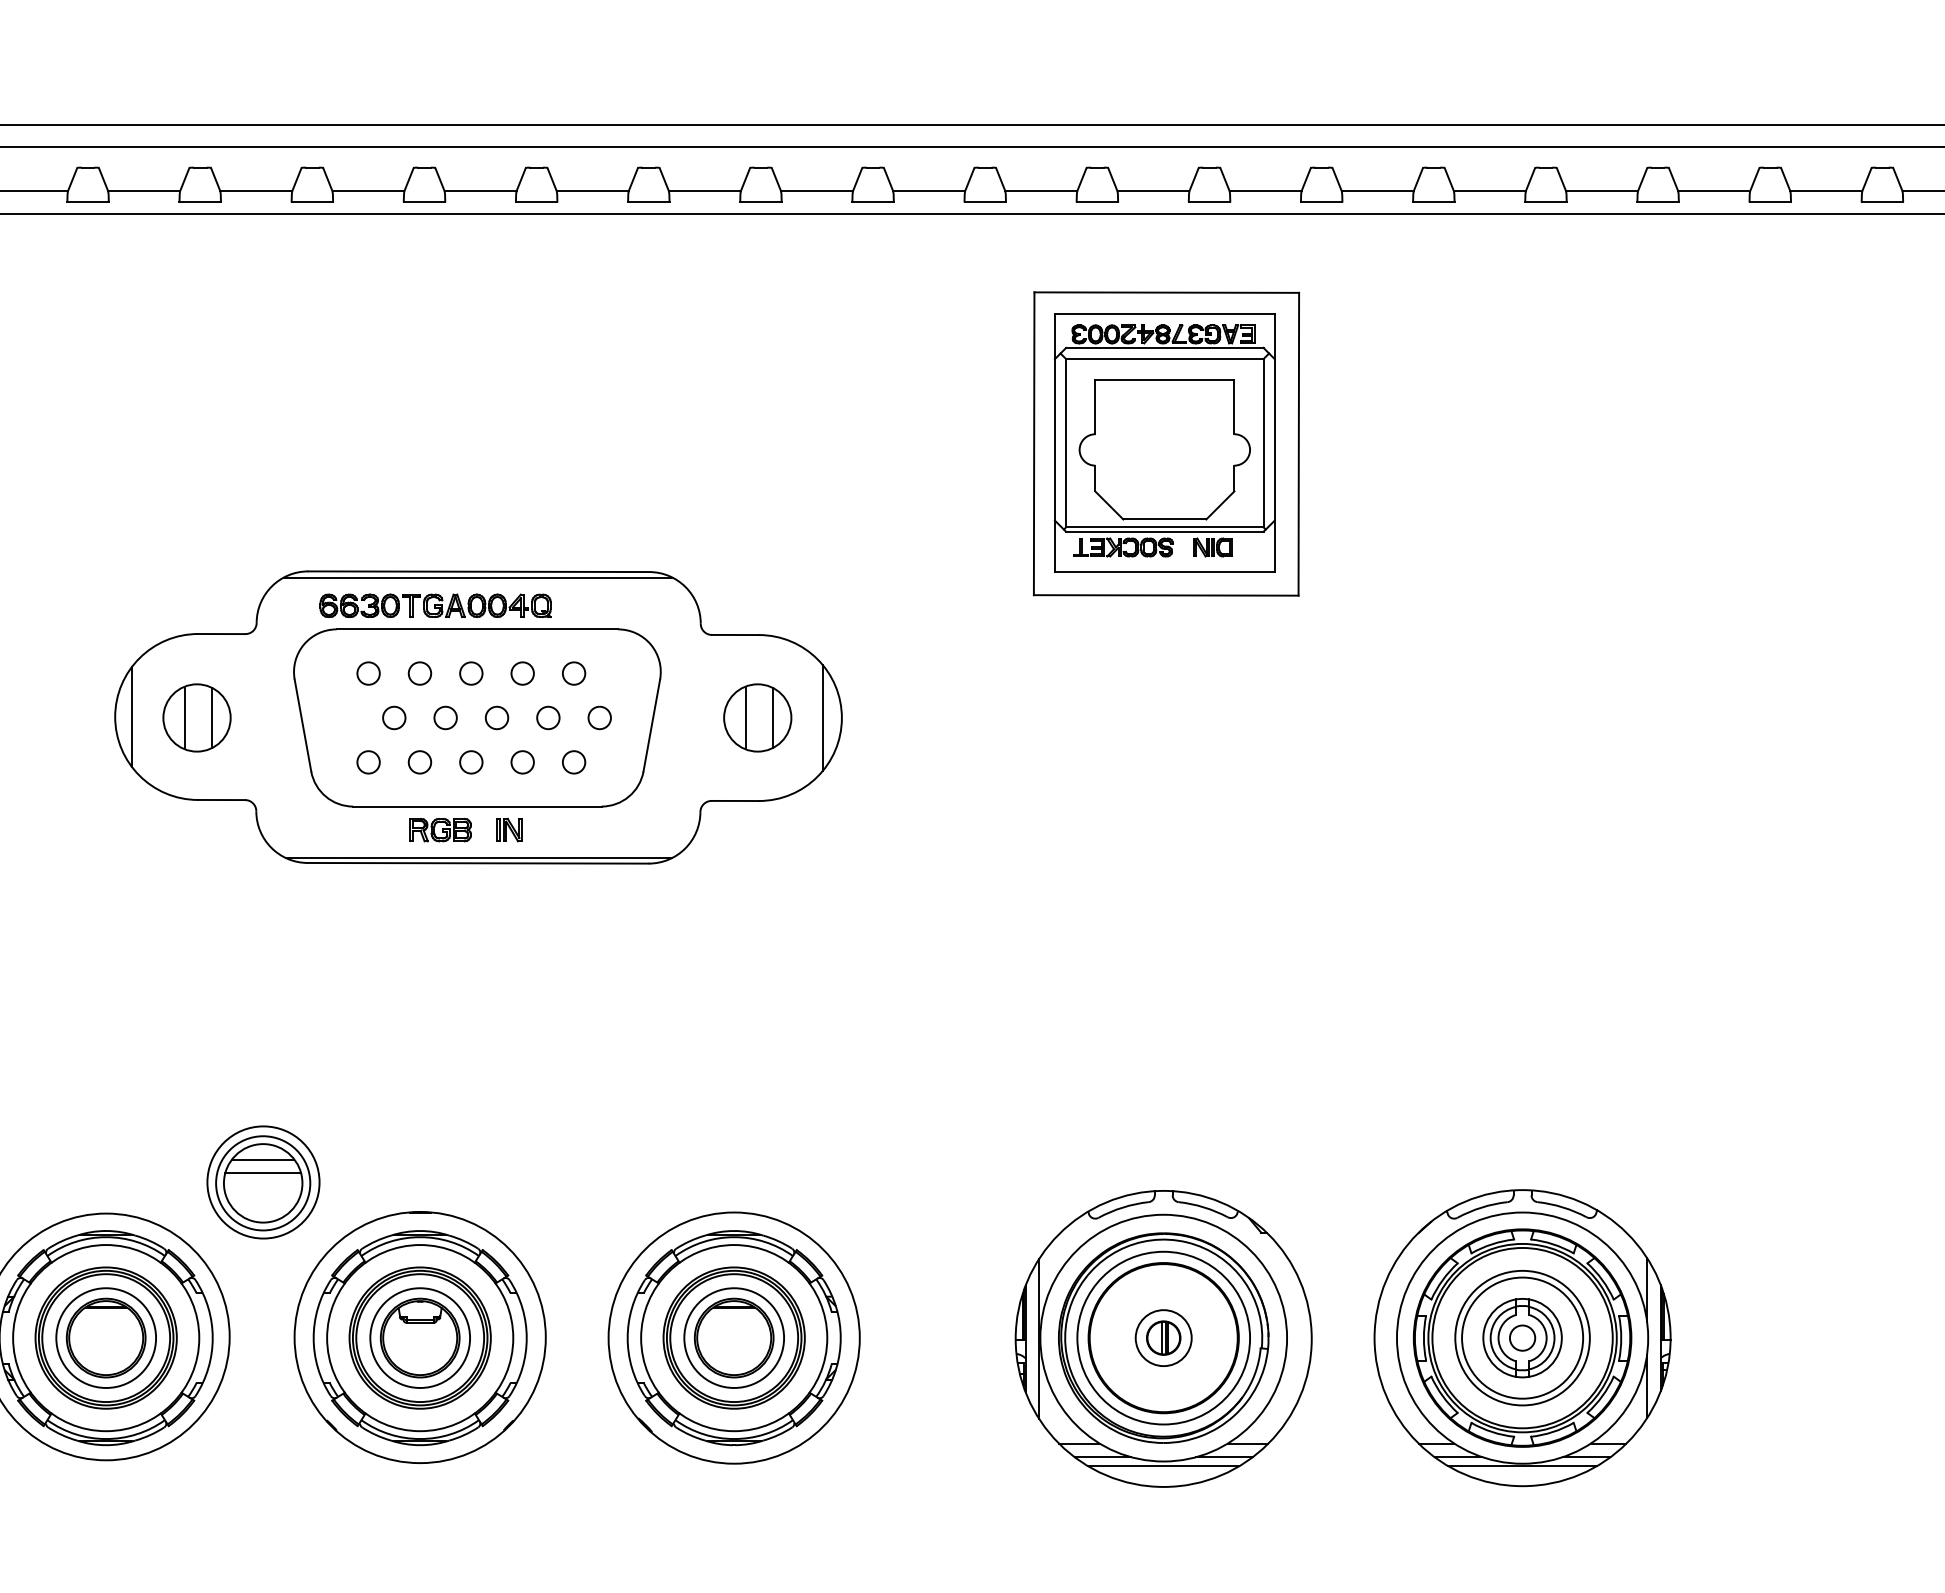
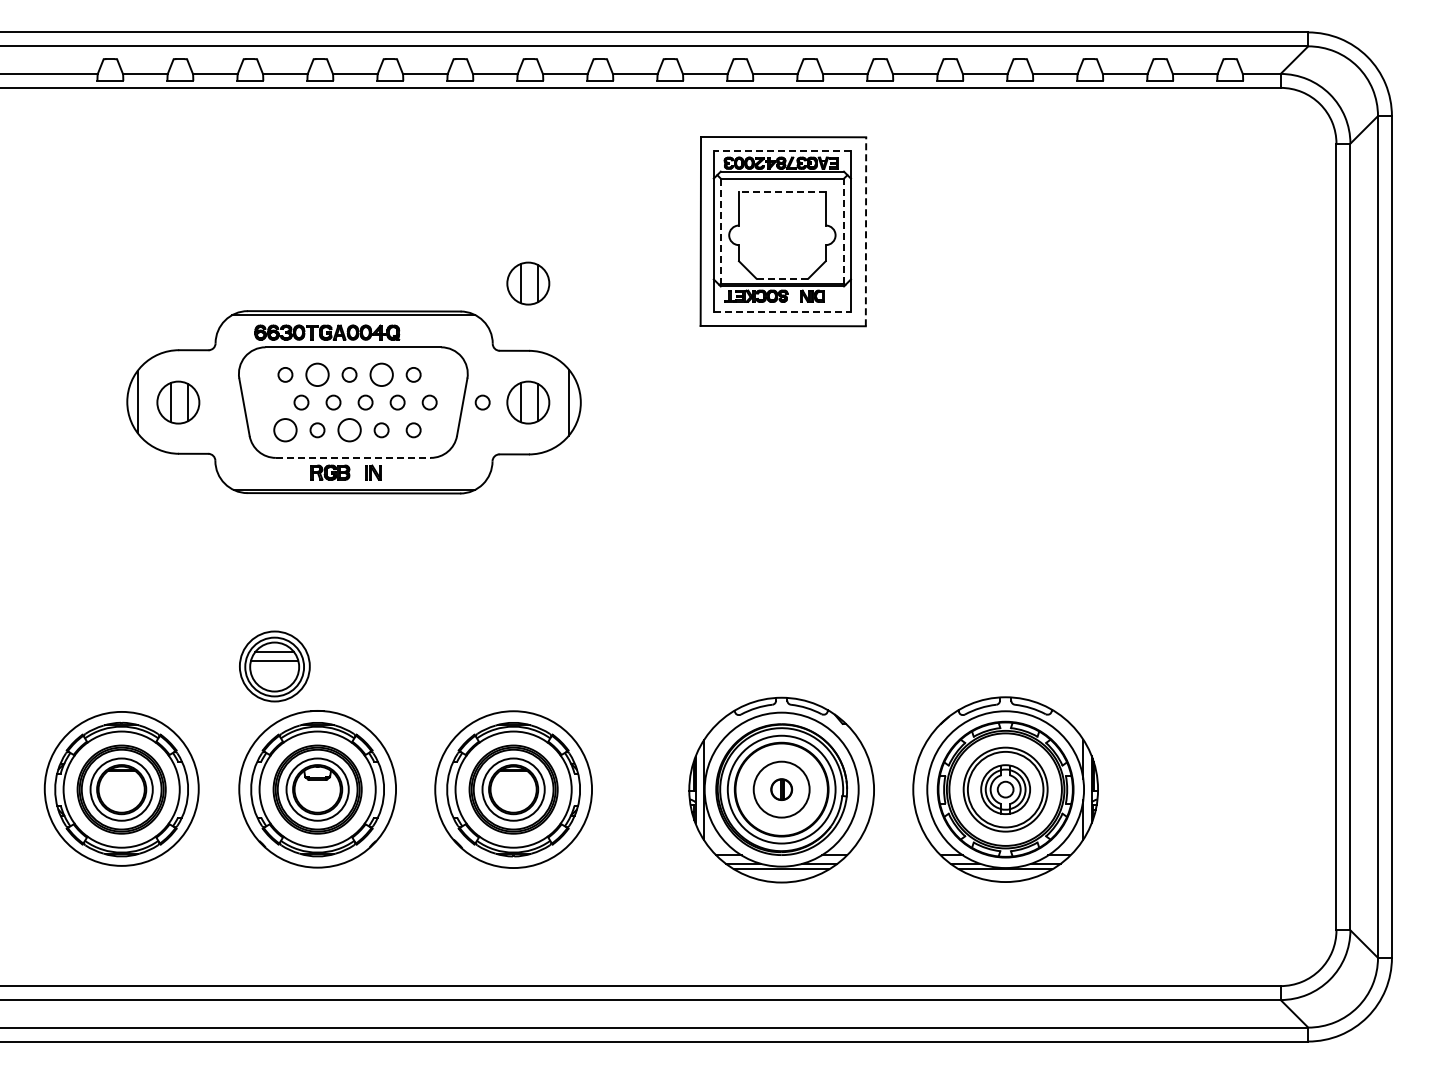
line: (1165, 314) -> (782, 150), solid -> dashed
line: (1163, 379) -> (781, 191), solid -> dashed
line: (1262, 442) -> (843, 230), solid -> dashed
line: (1065, 443) -> (720, 231), solid -> dashed
line: (1299, 443) -> (866, 231), solid -> dashed
line: (1165, 519) -> (782, 278), solid -> dashed
part: (758, 527) -> (528, 283), added
line: (1165, 571) -> (782, 311), solid -> dashed
circle: (419, 672) -> (317, 374), size x1.6
circle: (522, 672) -> (381, 374), size x1.6
circle: (684, 717) -> (482, 402), added
circle: (368, 762) -> (285, 430), size x1.6
circle: (471, 762) -> (349, 430), size x1.6
line: (477, 805) -> (353, 457), solid -> dashed
part: (262, 1182) -> (274, 666), moved
circle: (1163, 1337) -> (781, 789), size x1.6

